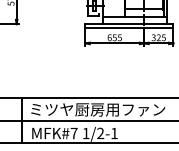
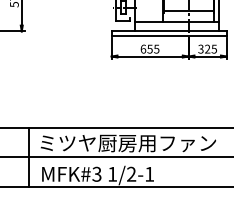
text: (73, 133) -> (96, 174), MFK#7 -> MFK#3

